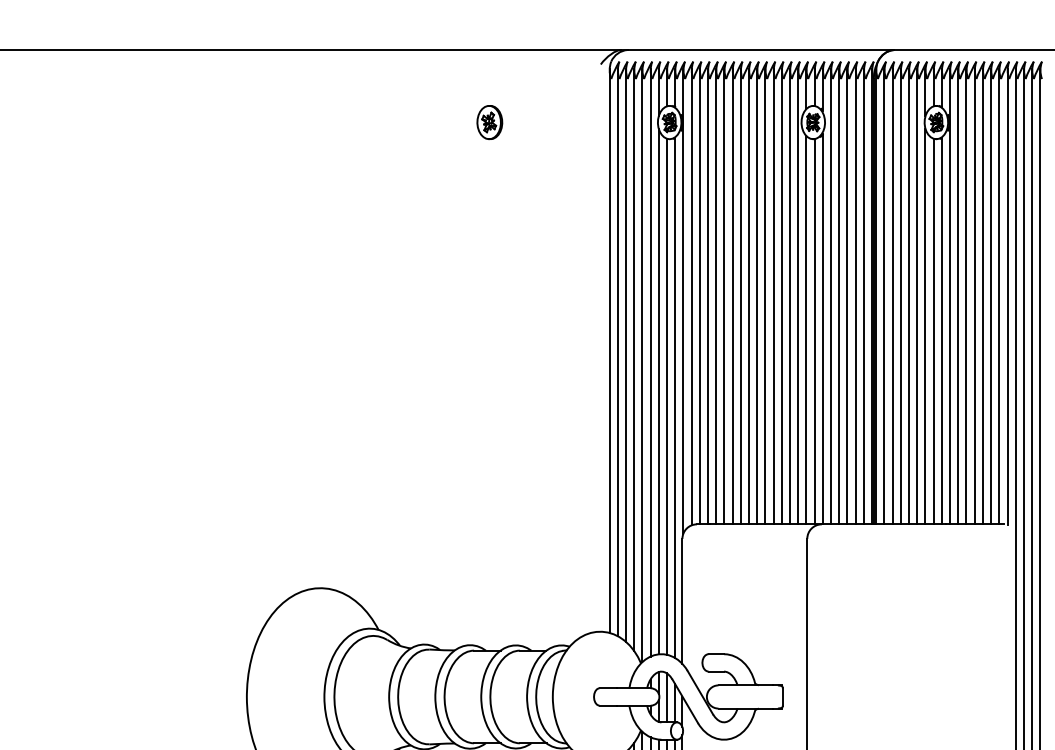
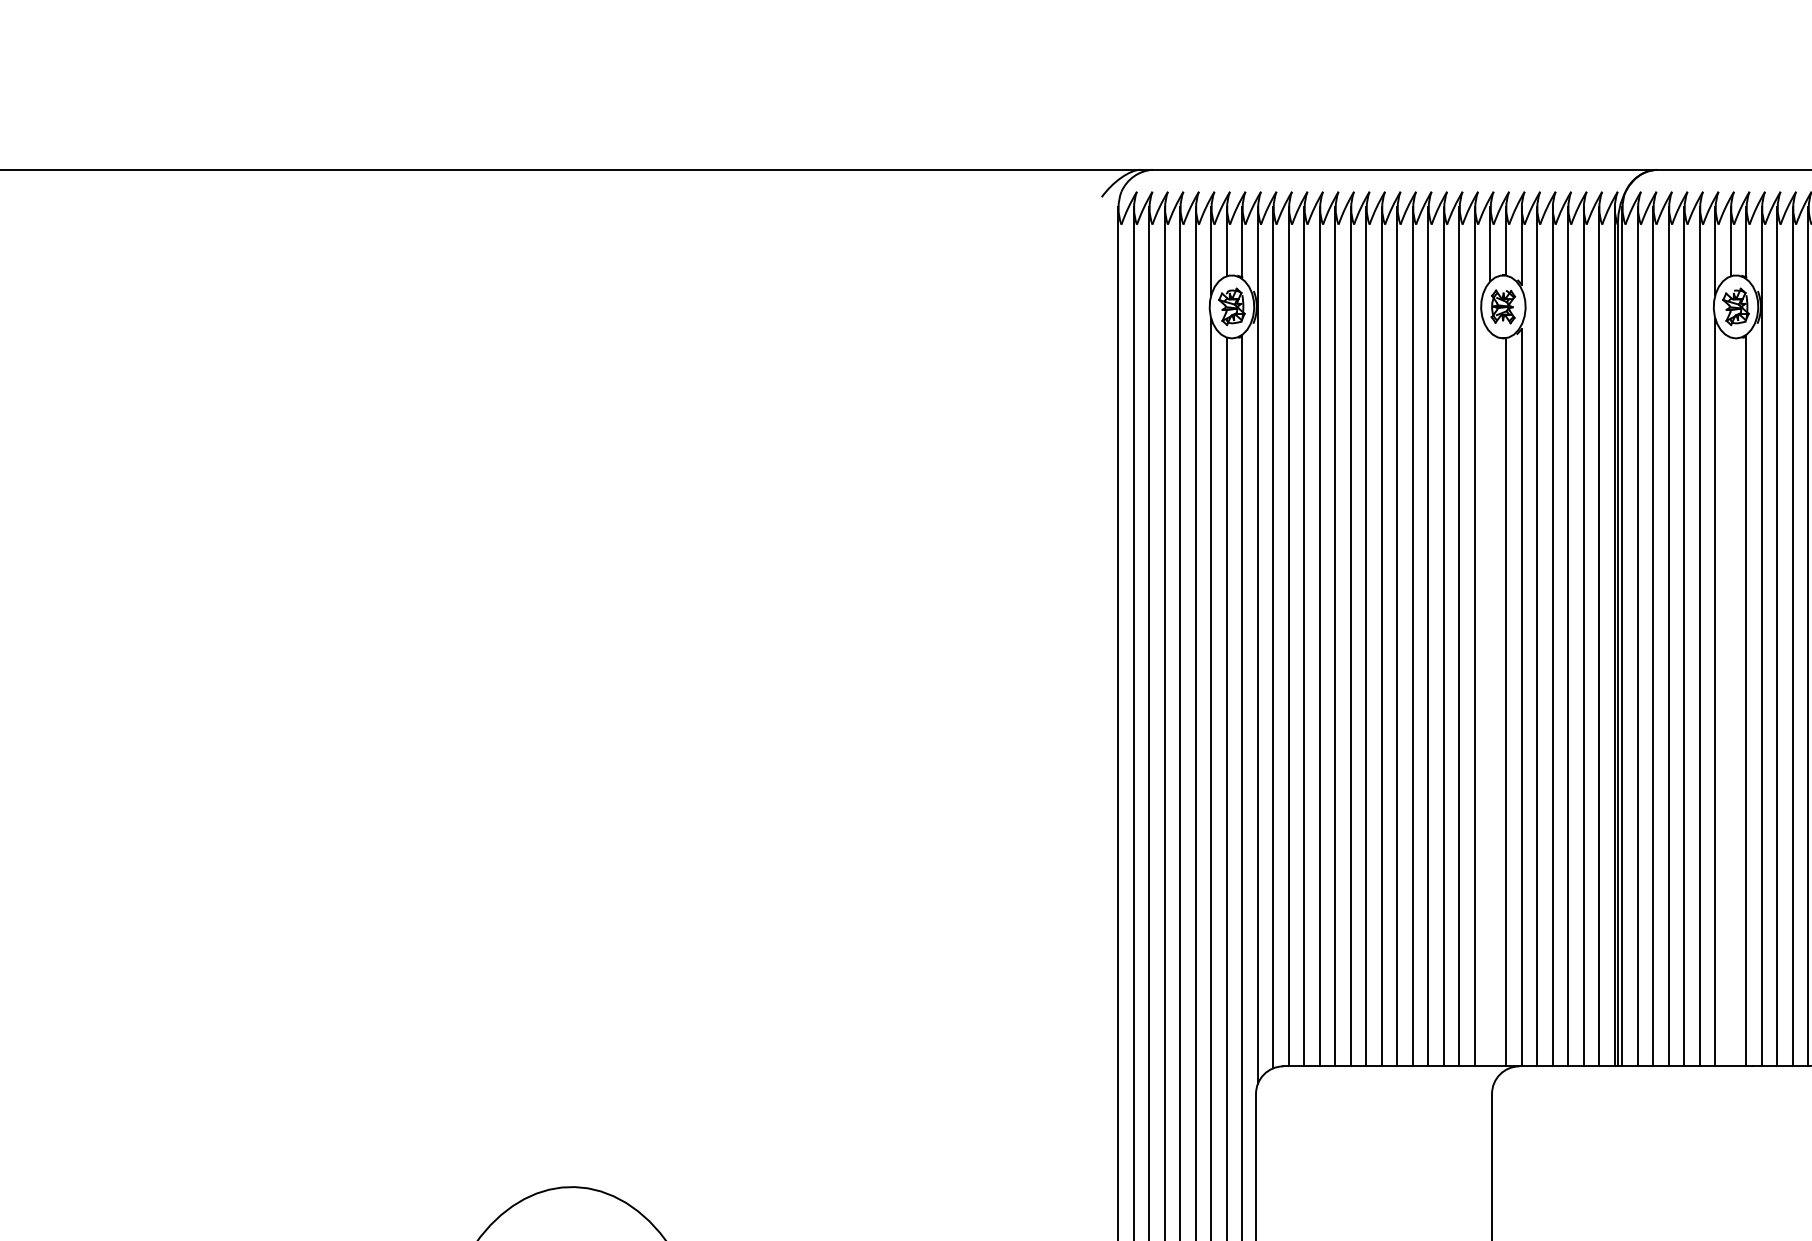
part: (489, 122) -> (891, 306), removed
line: (806, 330) -> (1490, 699), removed
line: (933, 331) -> (1730, 701), removed

